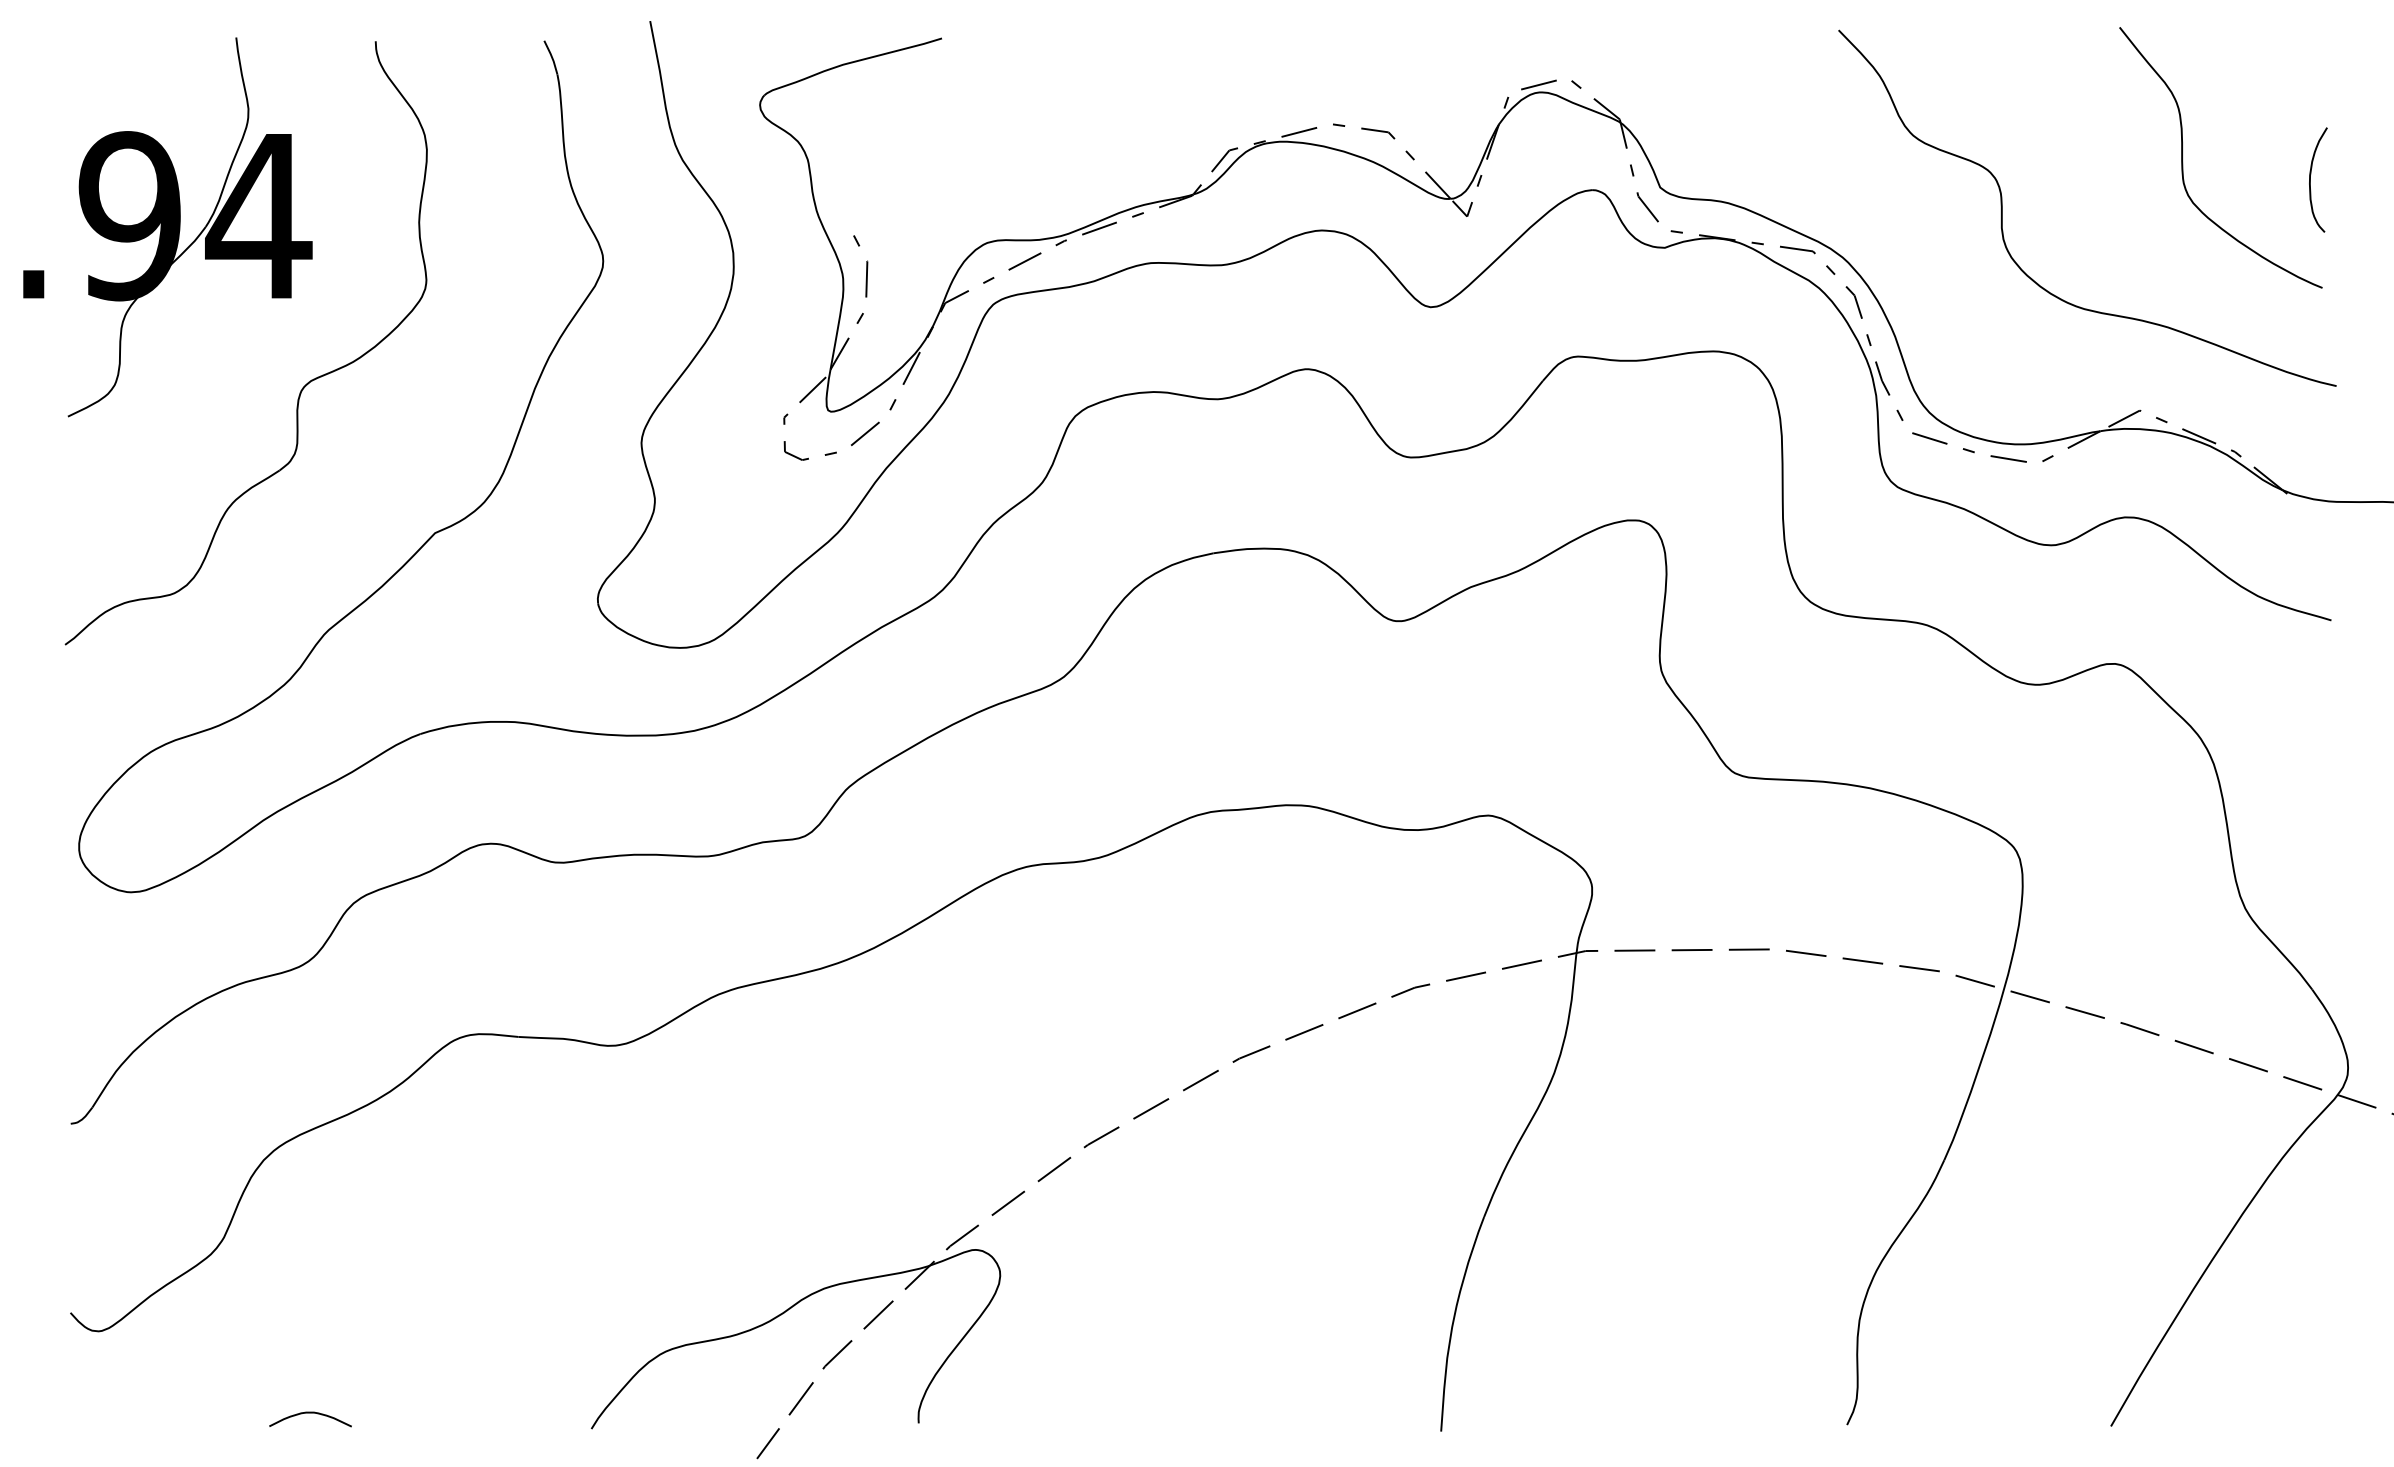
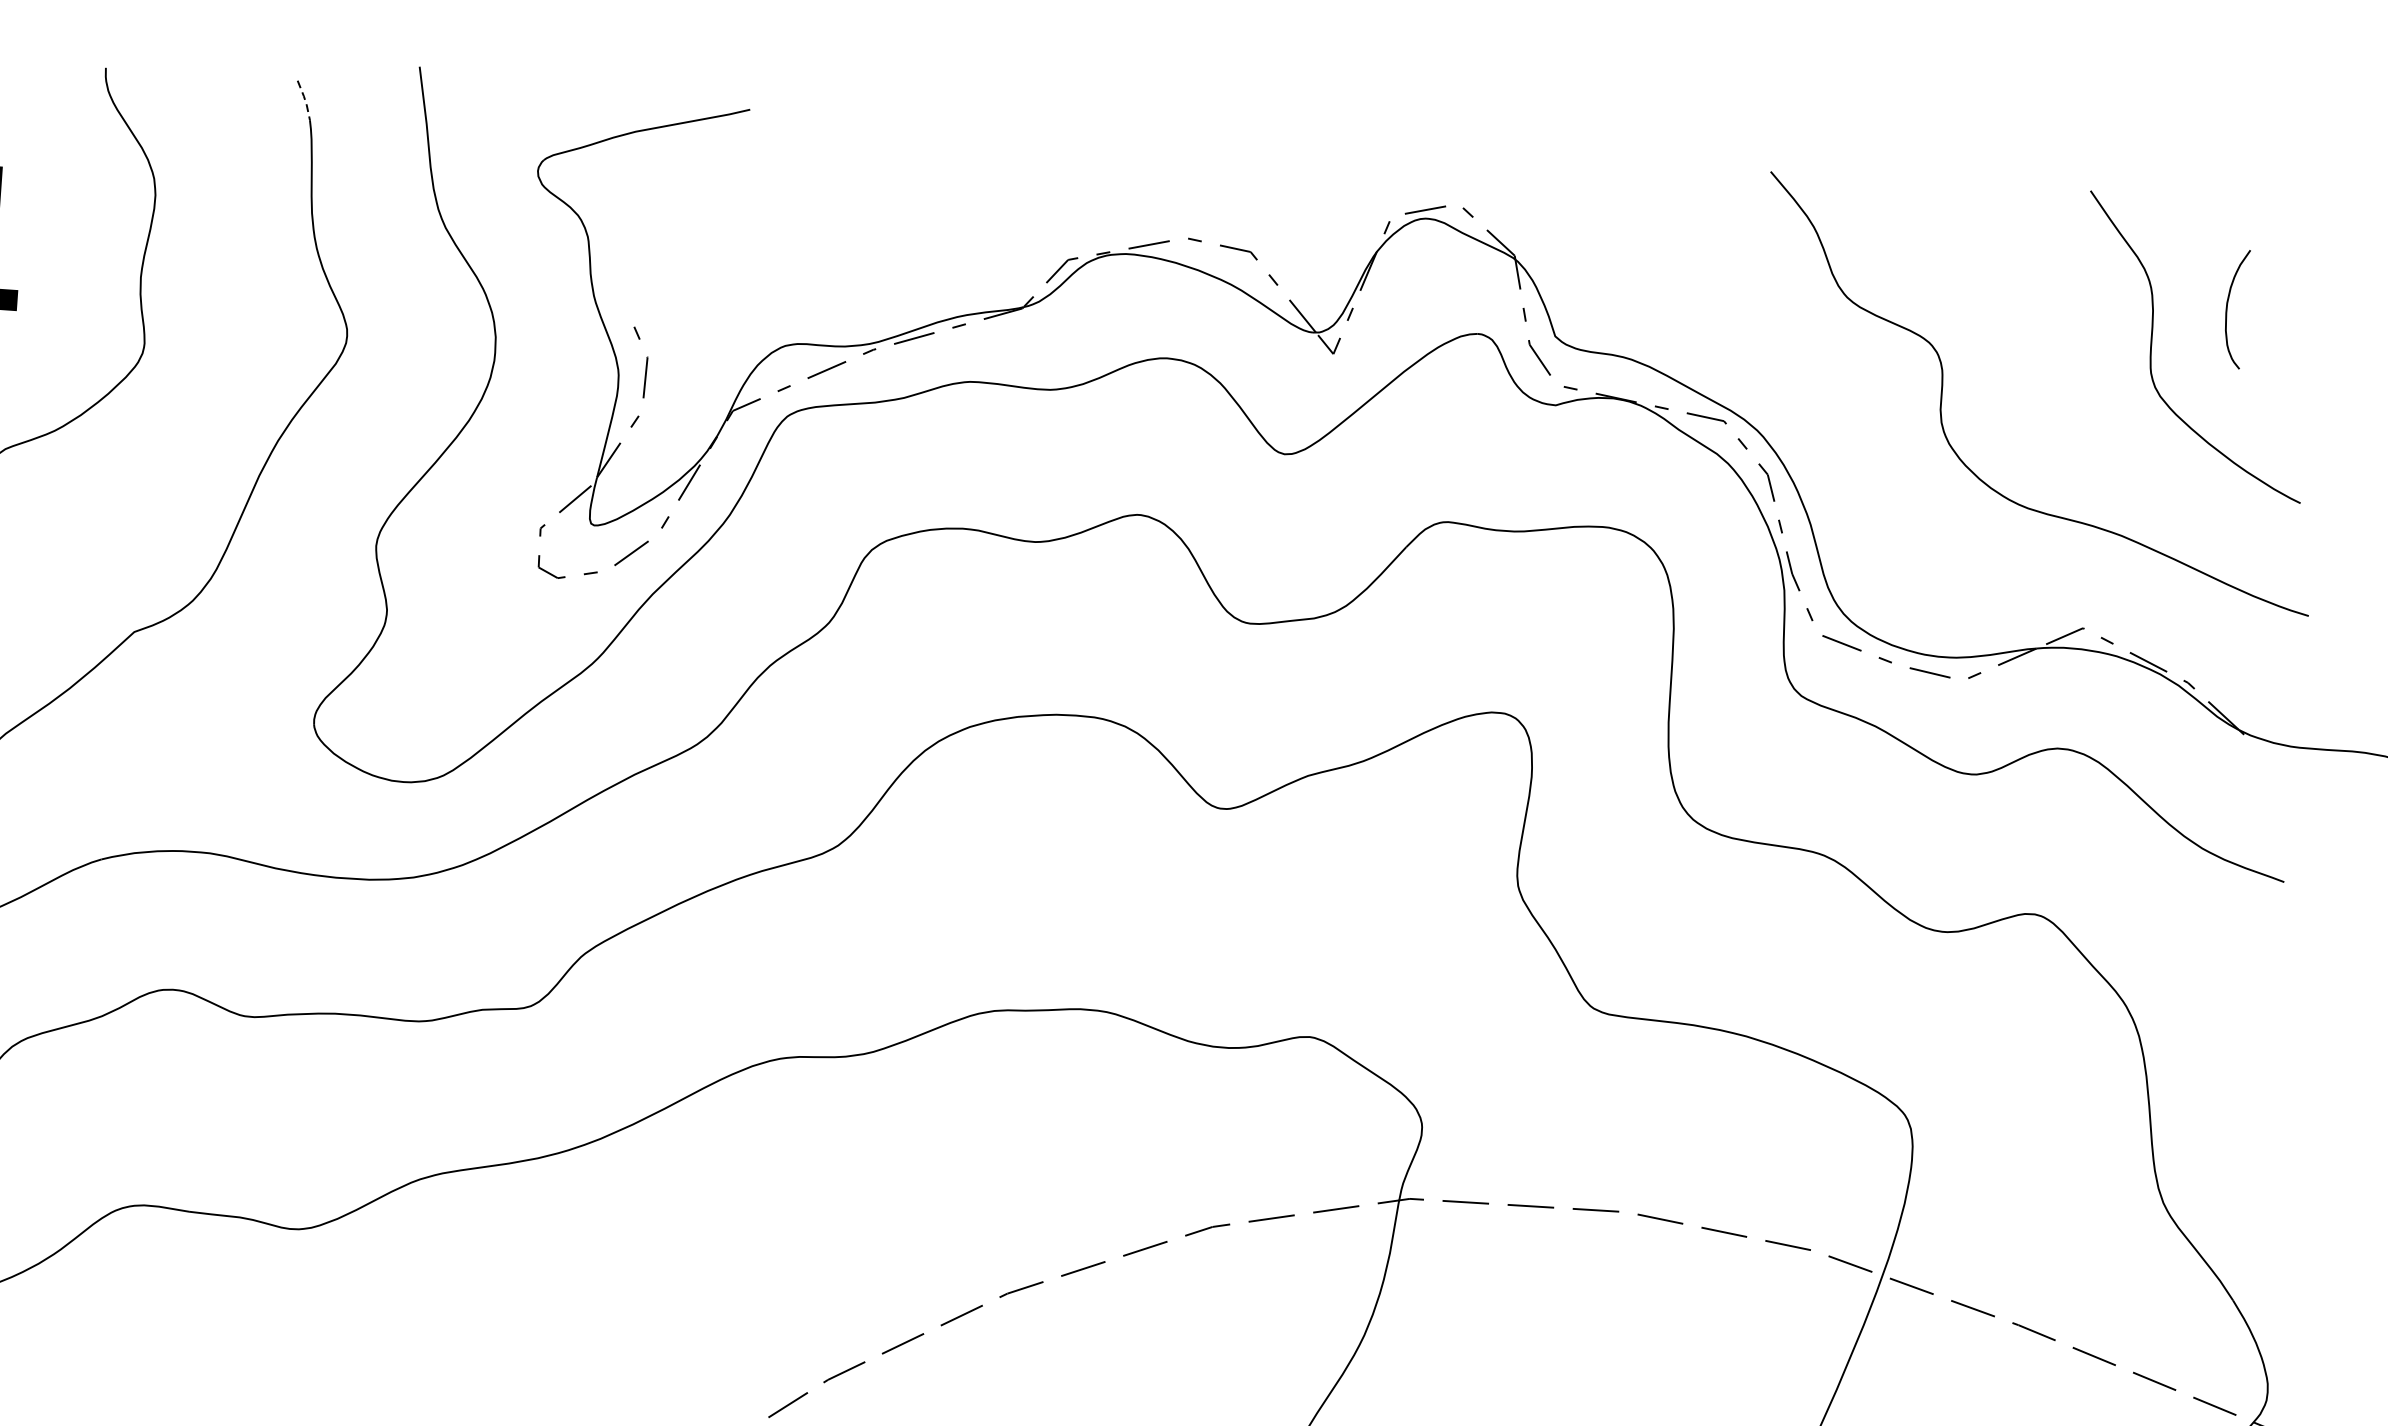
line: (552, 57) -> (305, 100), solid -> dashed
curve: (2310, 179) -> (2227, 307), moved

